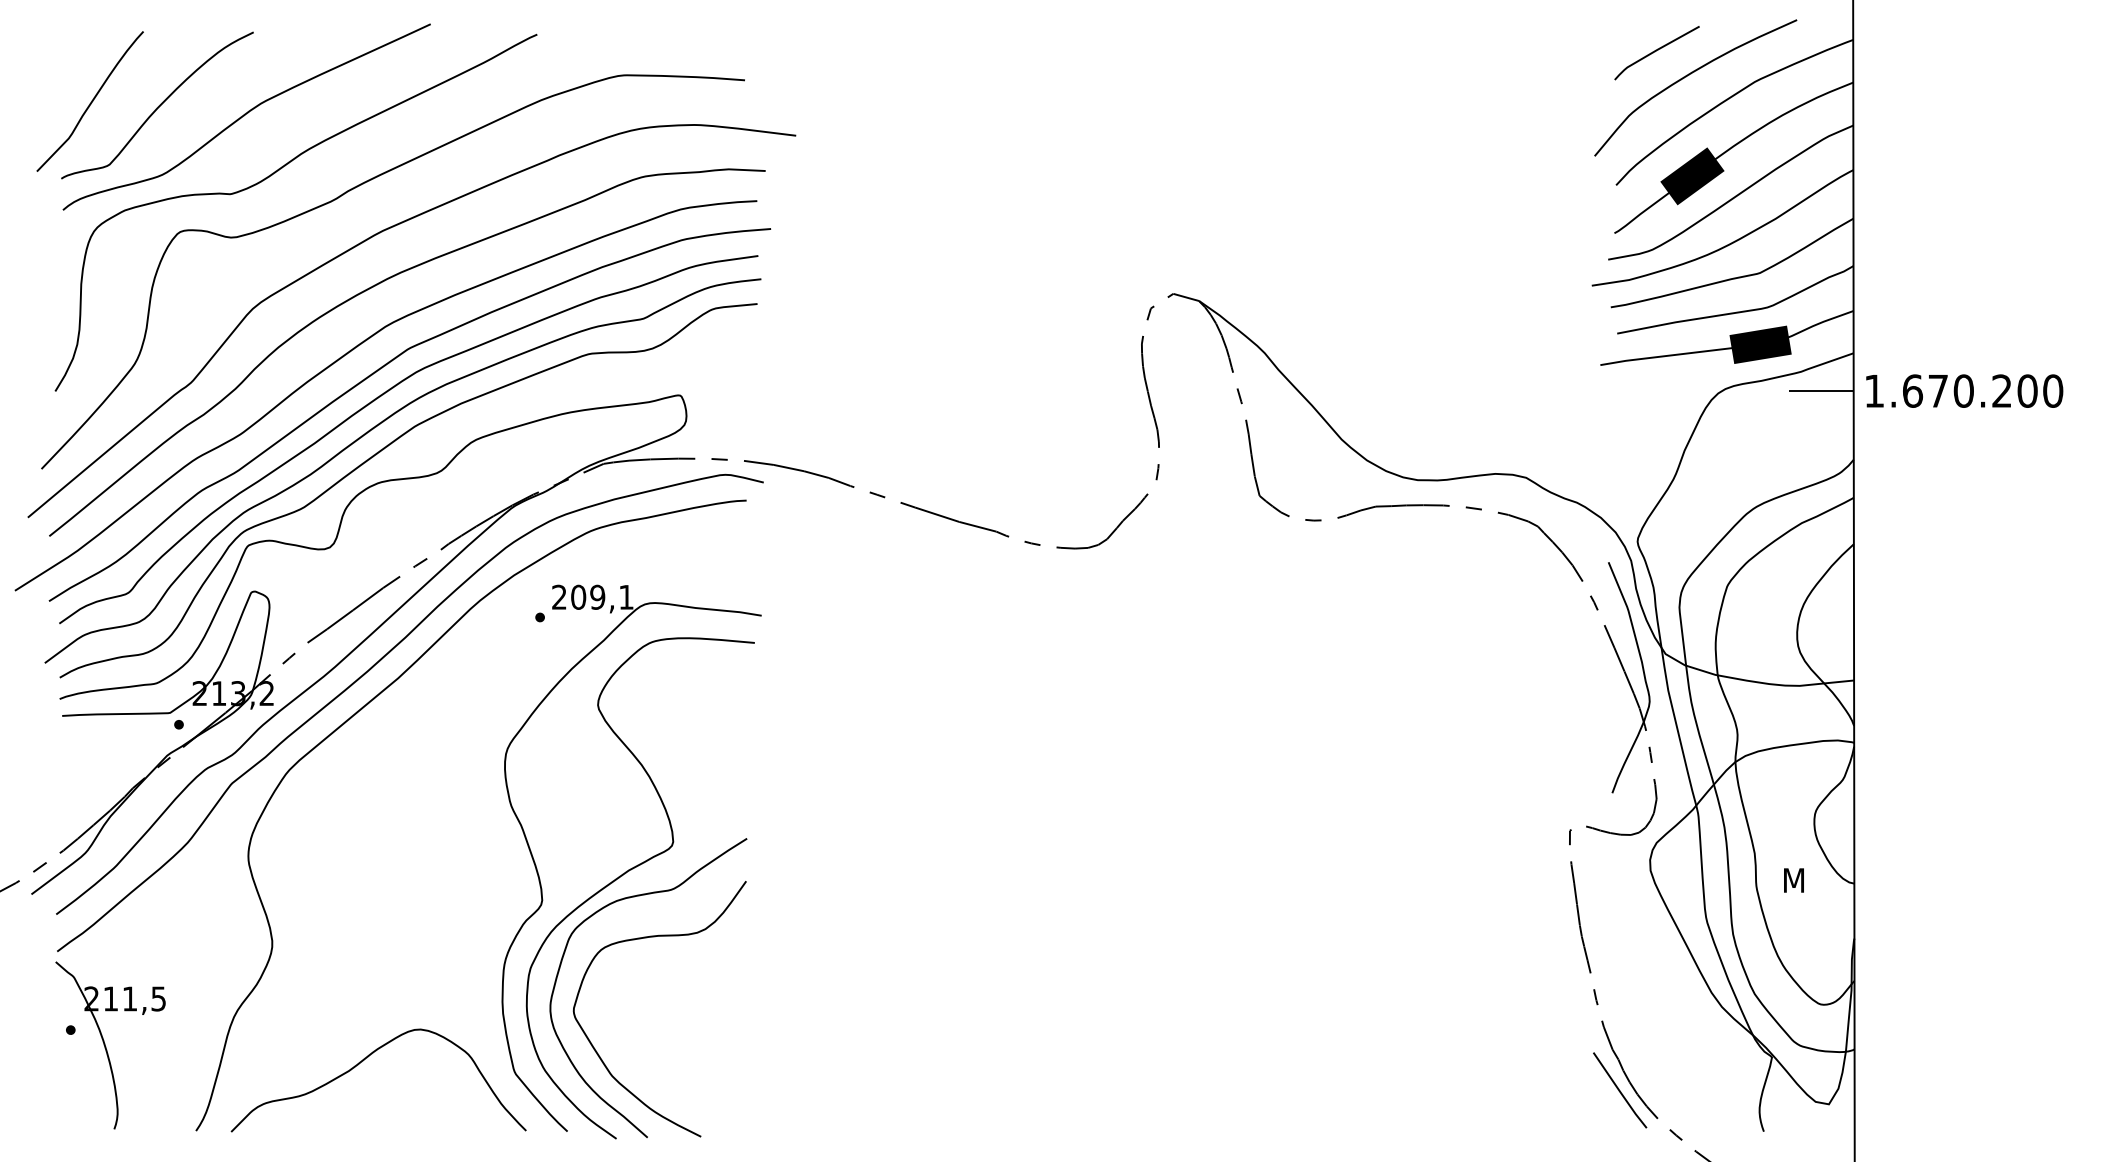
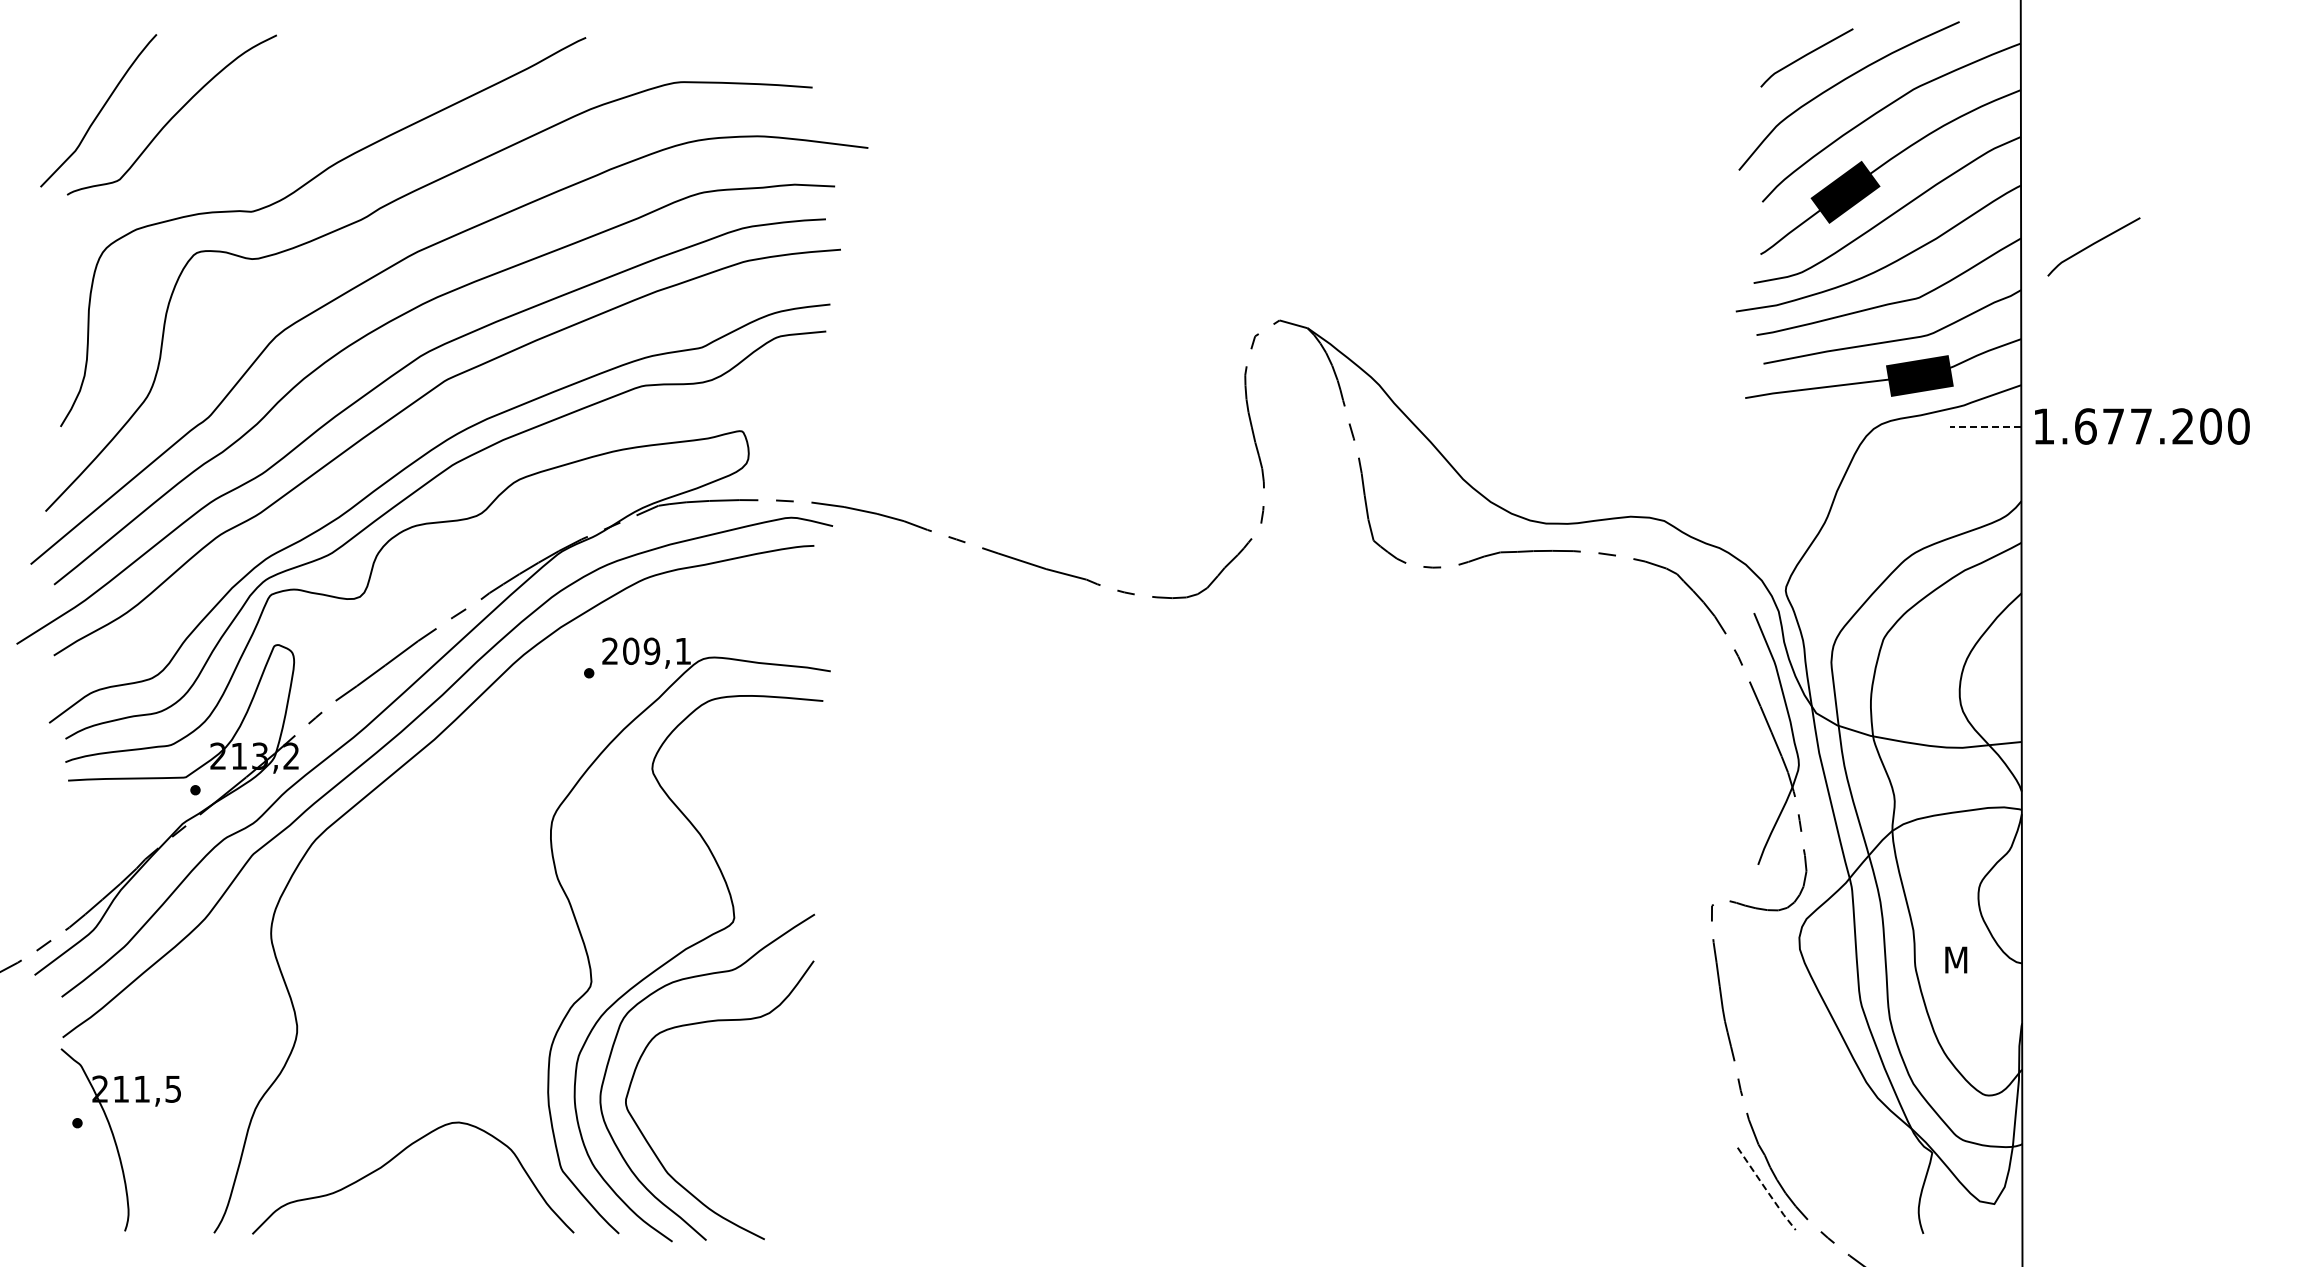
curve: (245, 115) -> (267, 126), removed
curve: (1918, 225) -> (2092, 245), added
line: (1820, 391) -> (1985, 426), solid -> dashed
text: (1963, 391) -> (2141, 426), 1.670.200 -> 1.677.200
curve: (376, 400) -> (410, 436), removed
line: (1619, 1090) -> (1766, 1189), solid -> dashed

